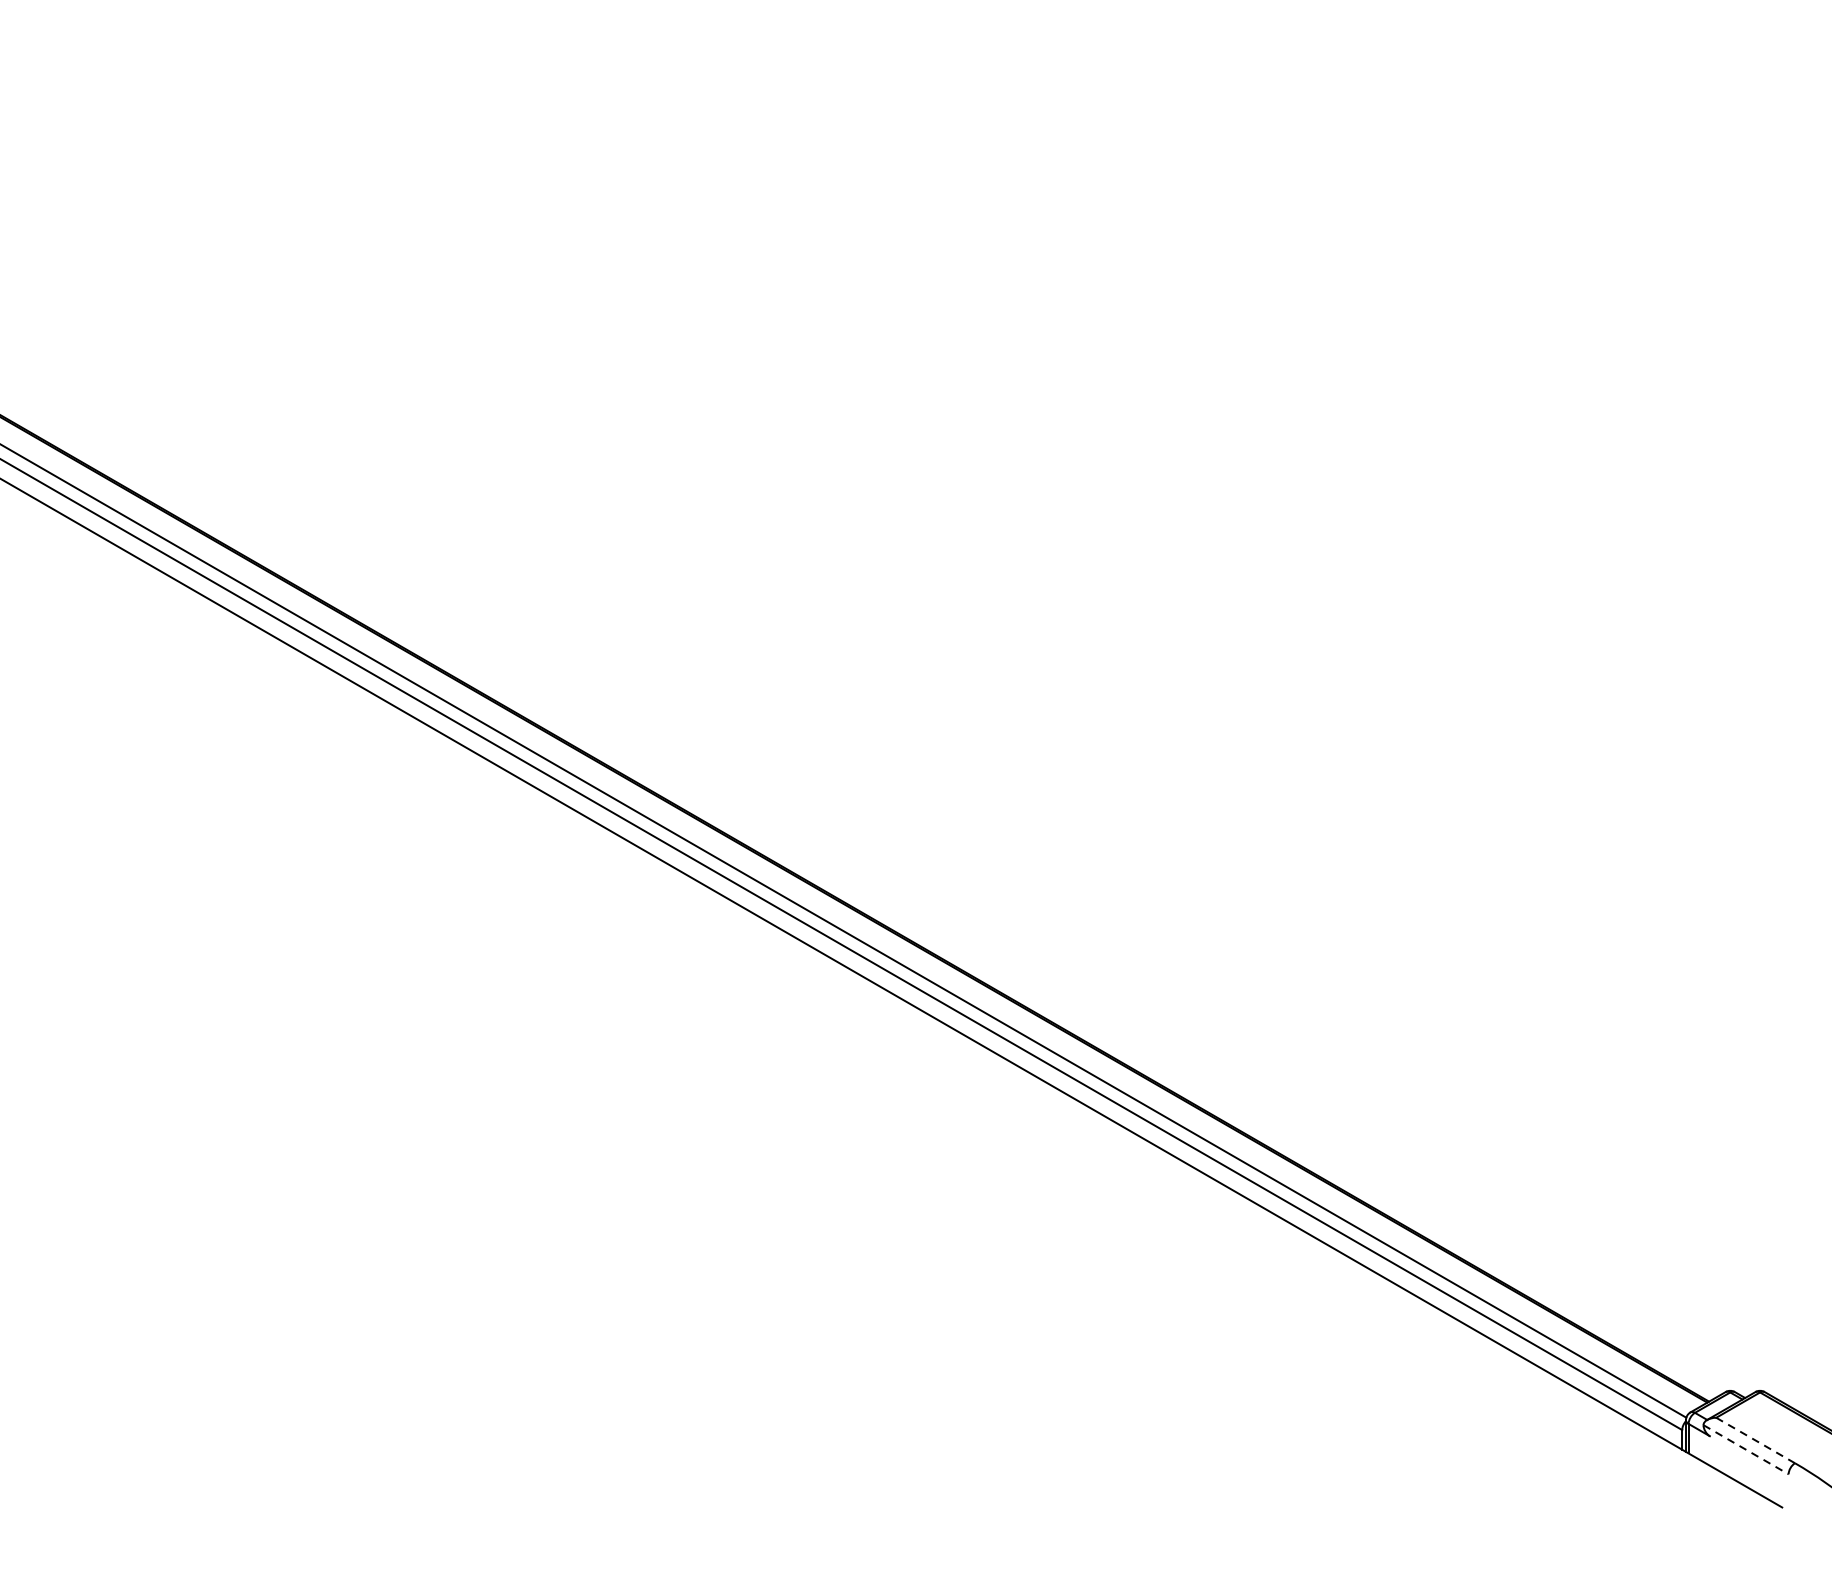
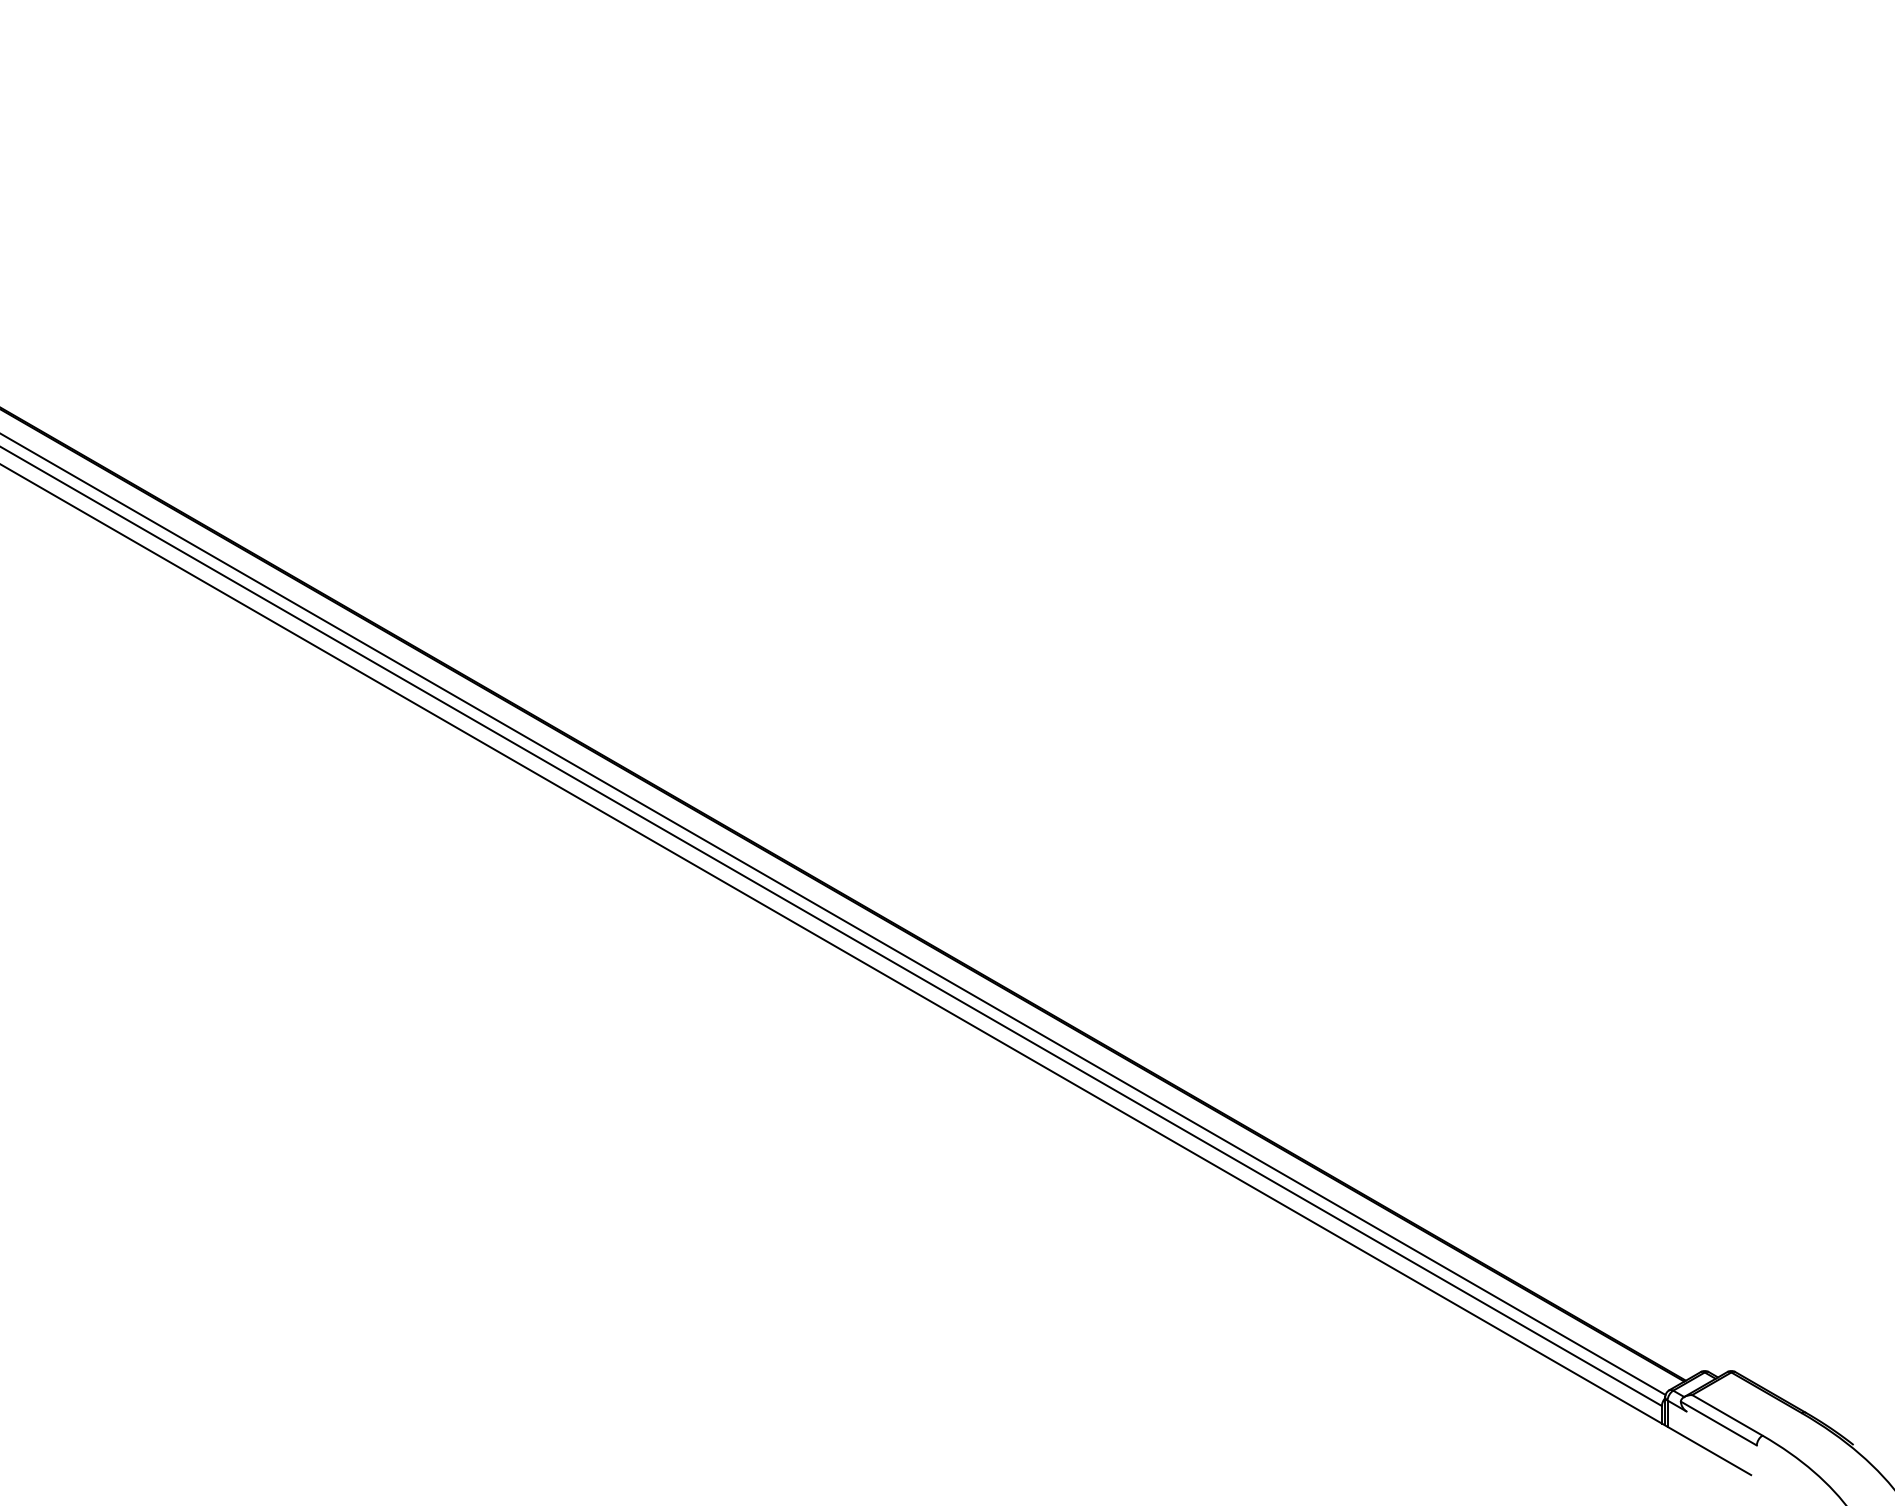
line: (1755, 1440) -> (1727, 1415), dashed -> solid
line: (1745, 1449) -> (1718, 1423), dashed -> solid

